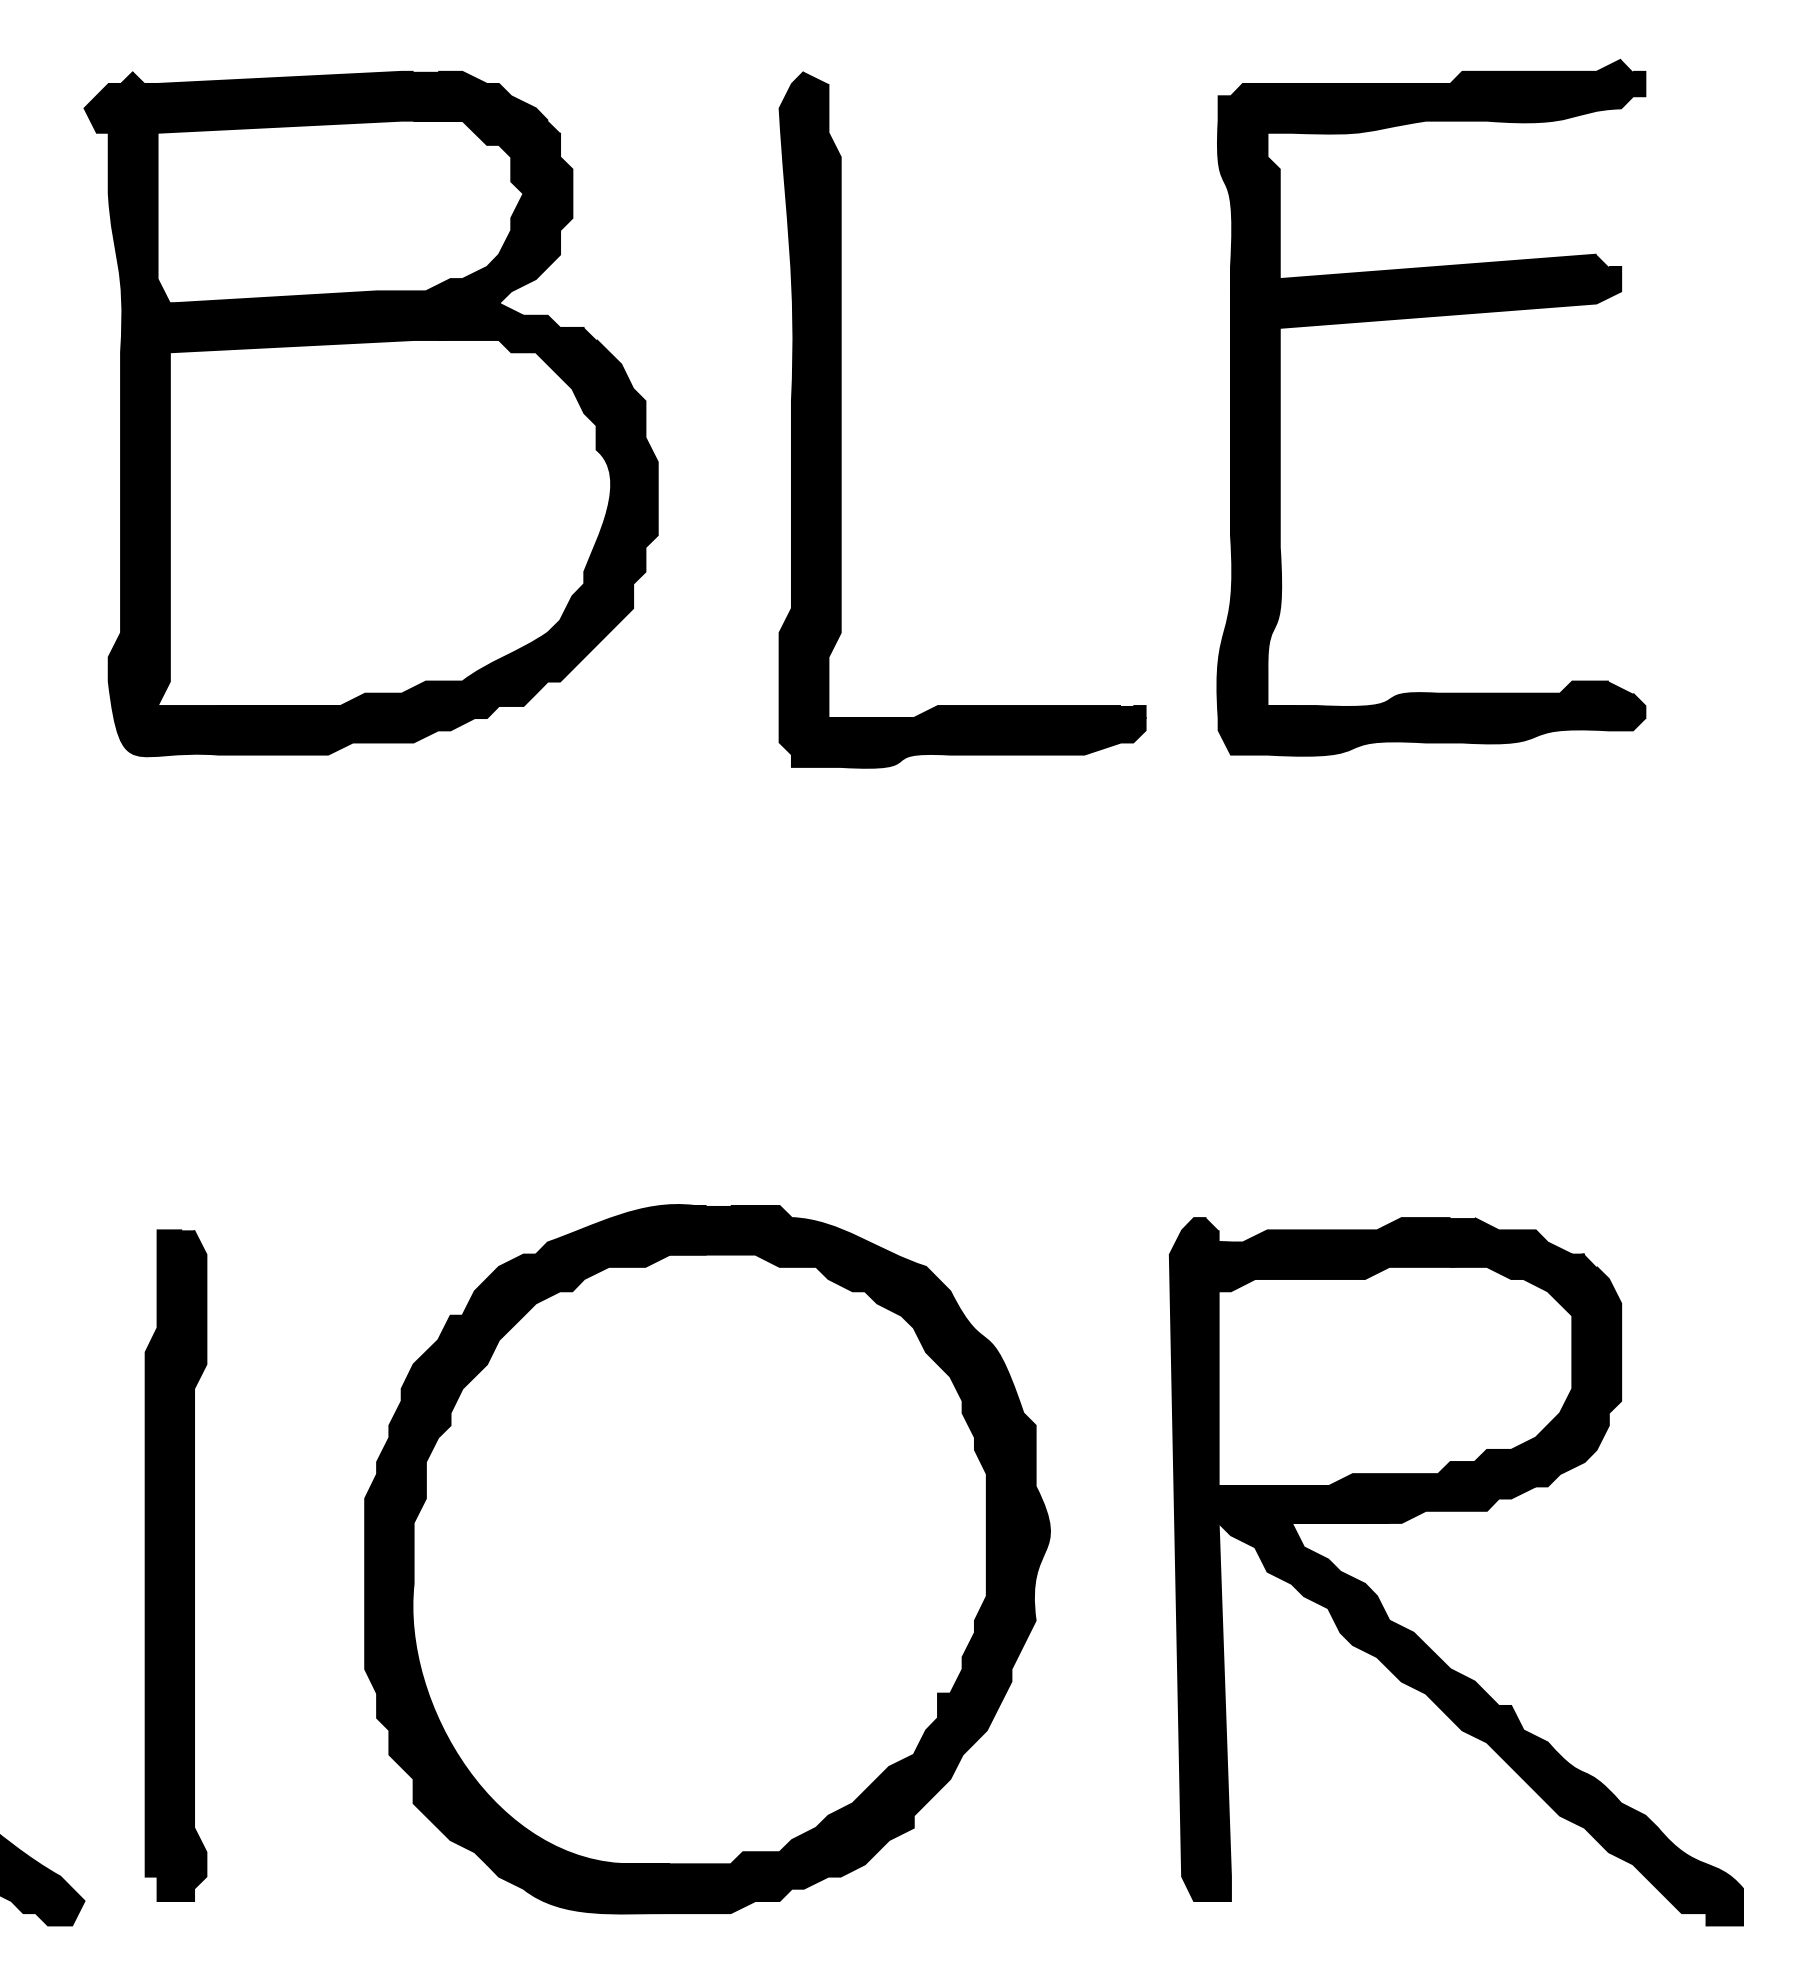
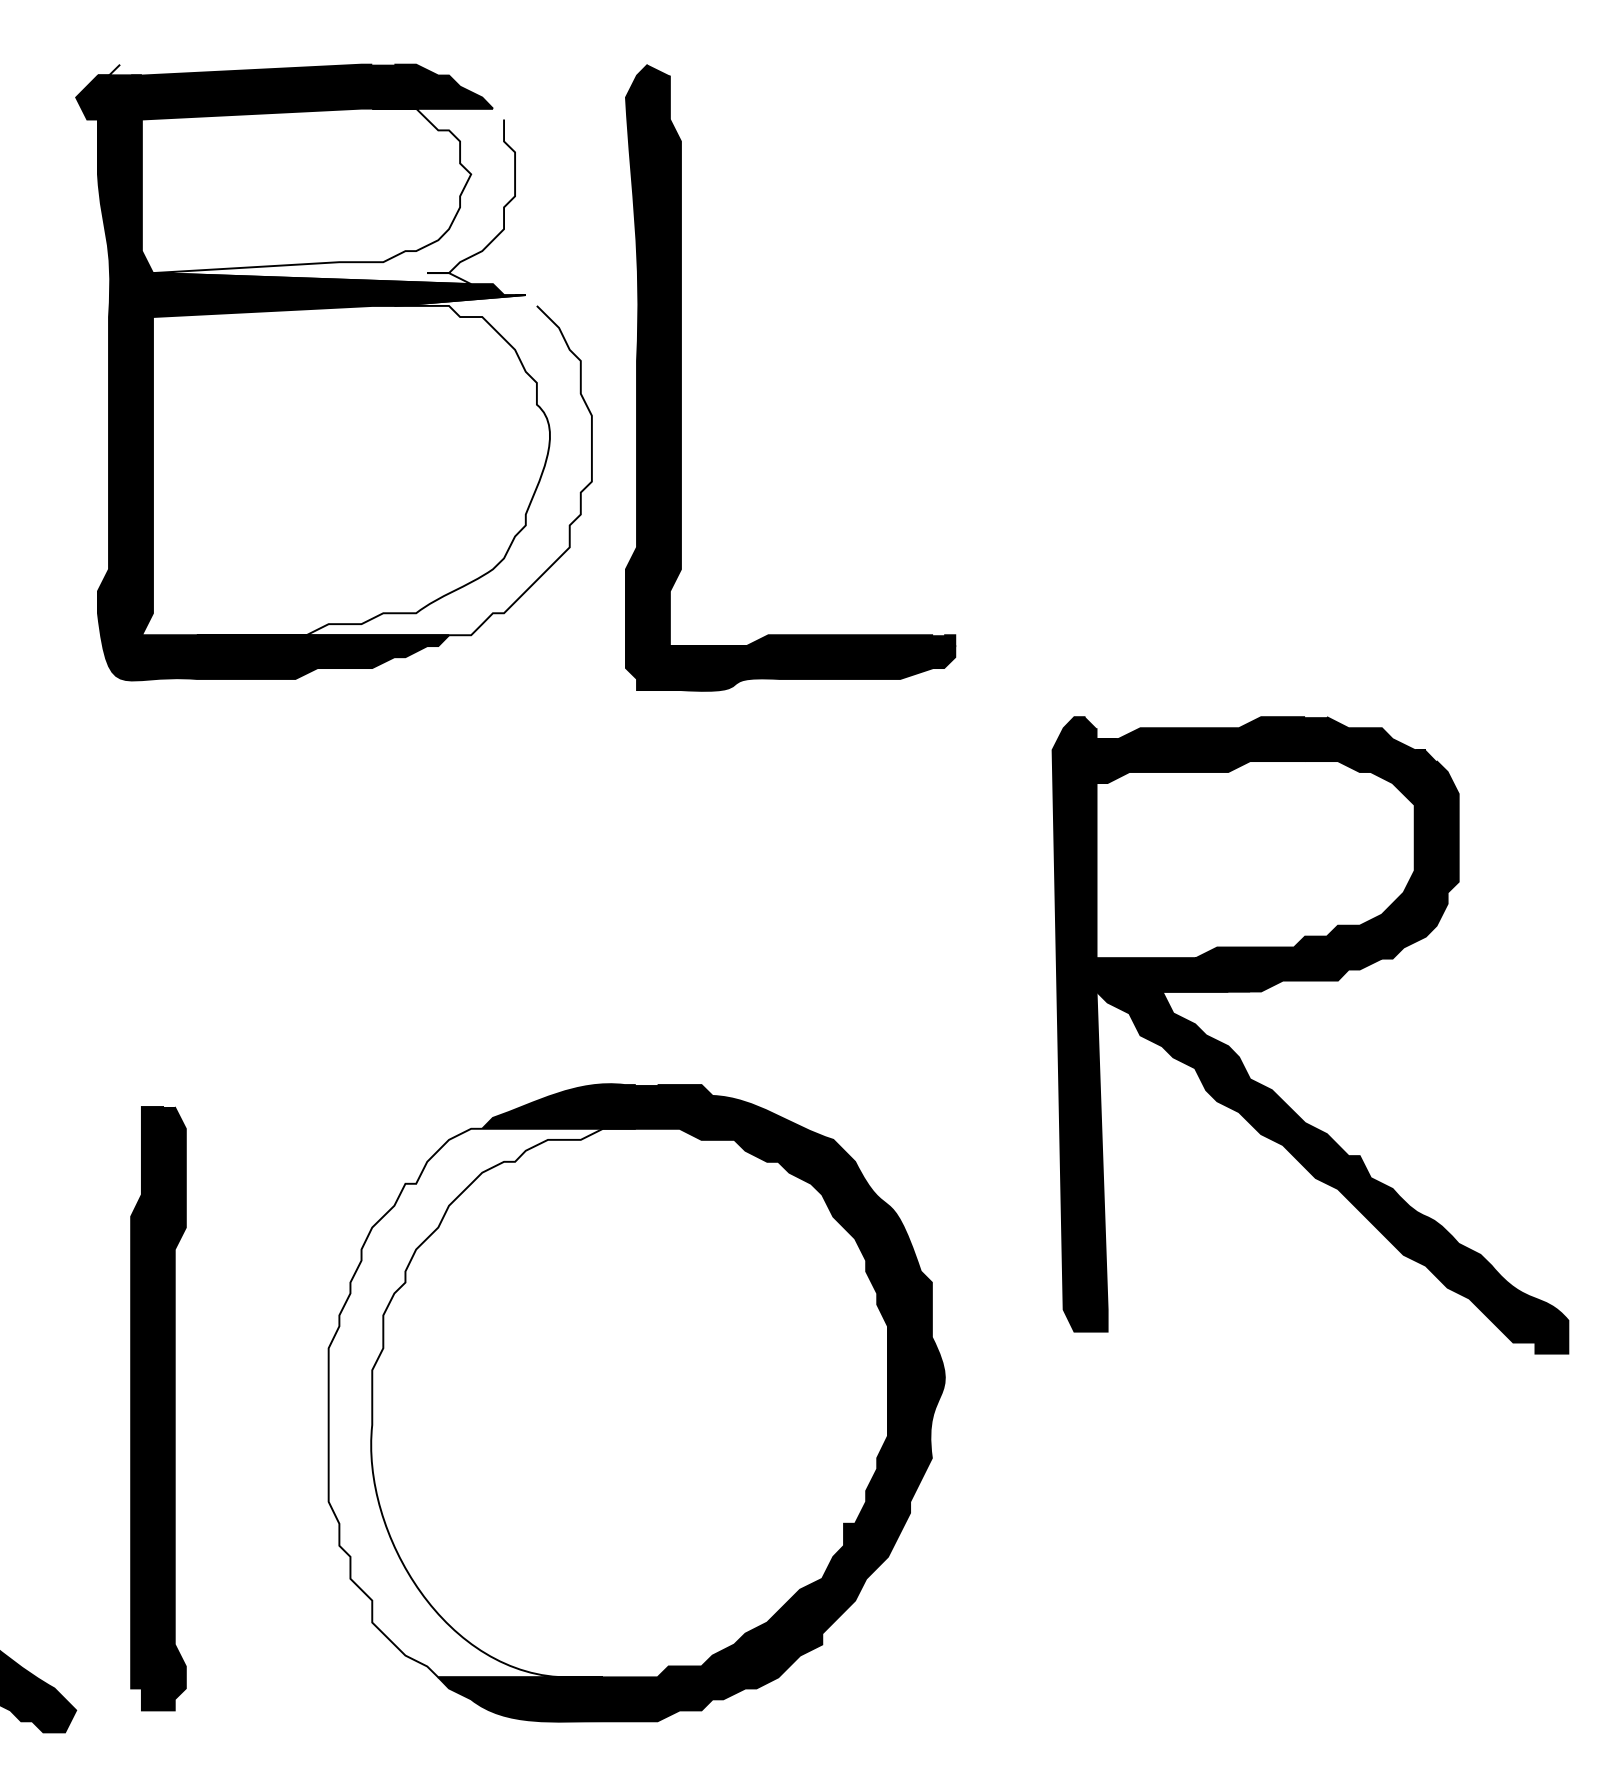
fill: (132, 77) -> (119, 69), removed
fill: (370, 217) -> (333, 195), removed
part: (1418, 318) -> (1276, 286), removed
part: (841, 419) -> (681, 377), moved
fill: (437, 516) -> (393, 464), removed
part: (1456, 1511) -> (1310, 981), moved
fill: (535, 1559) -> (481, 1403), removed

